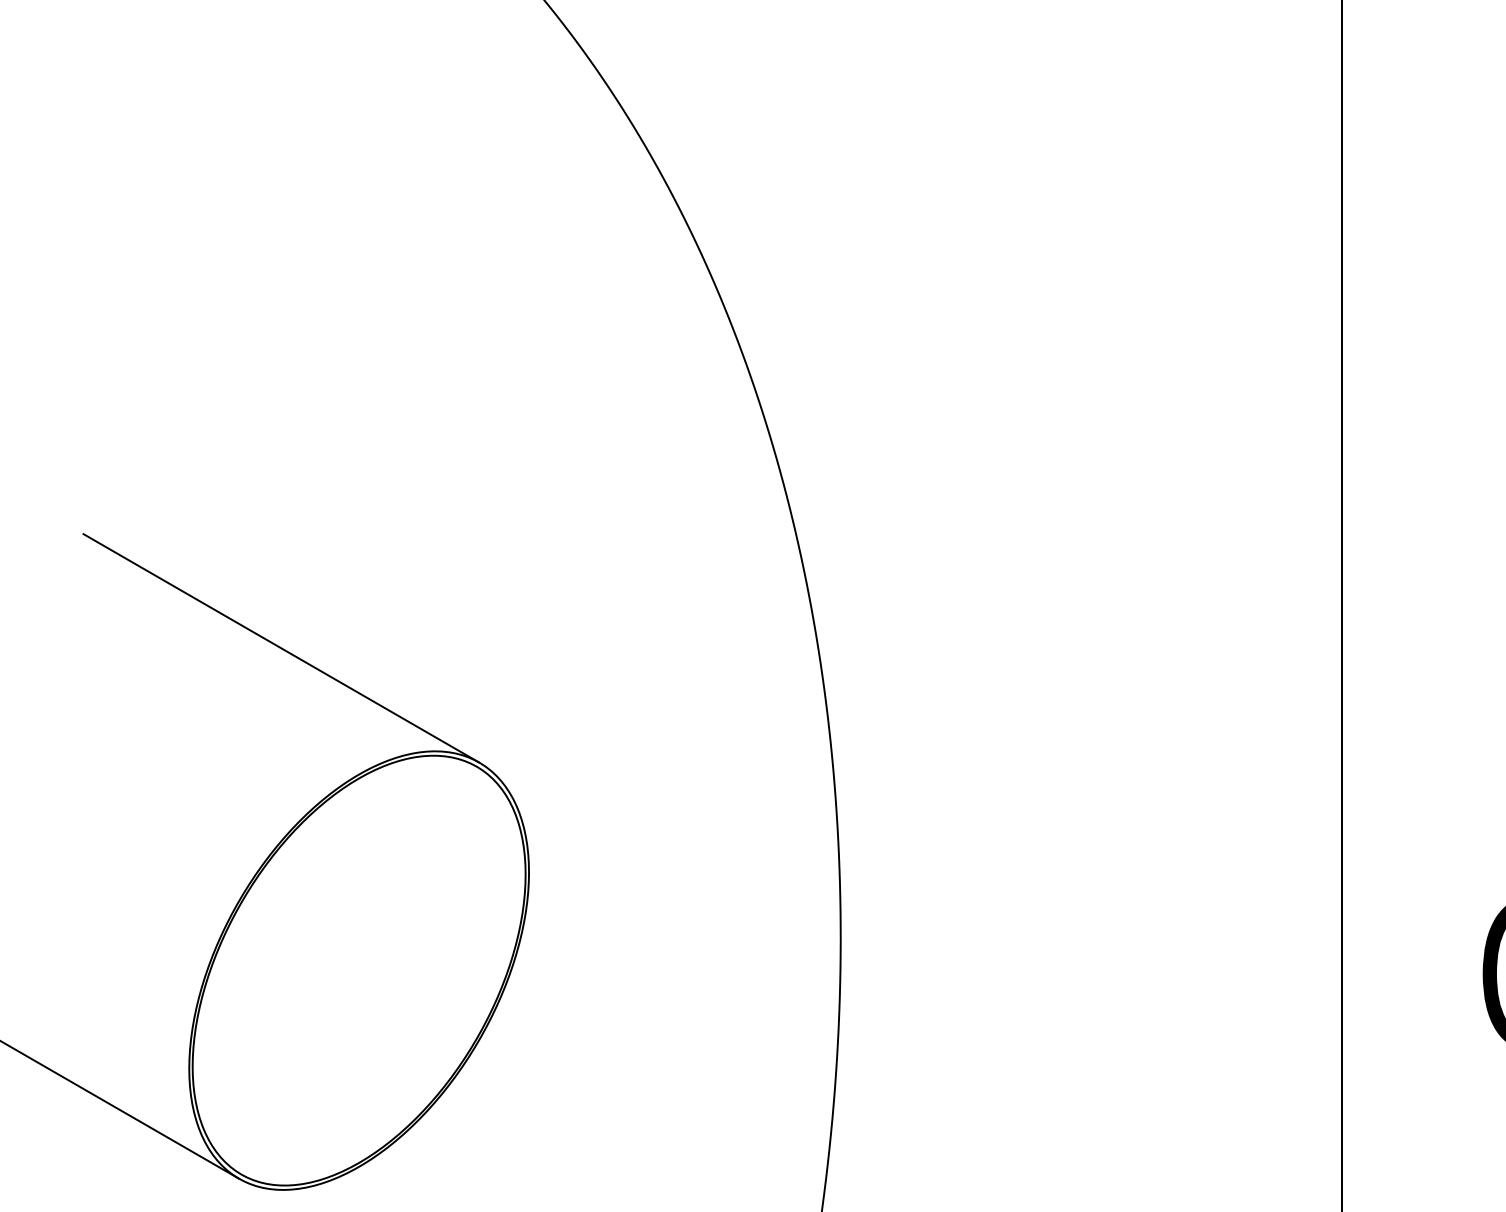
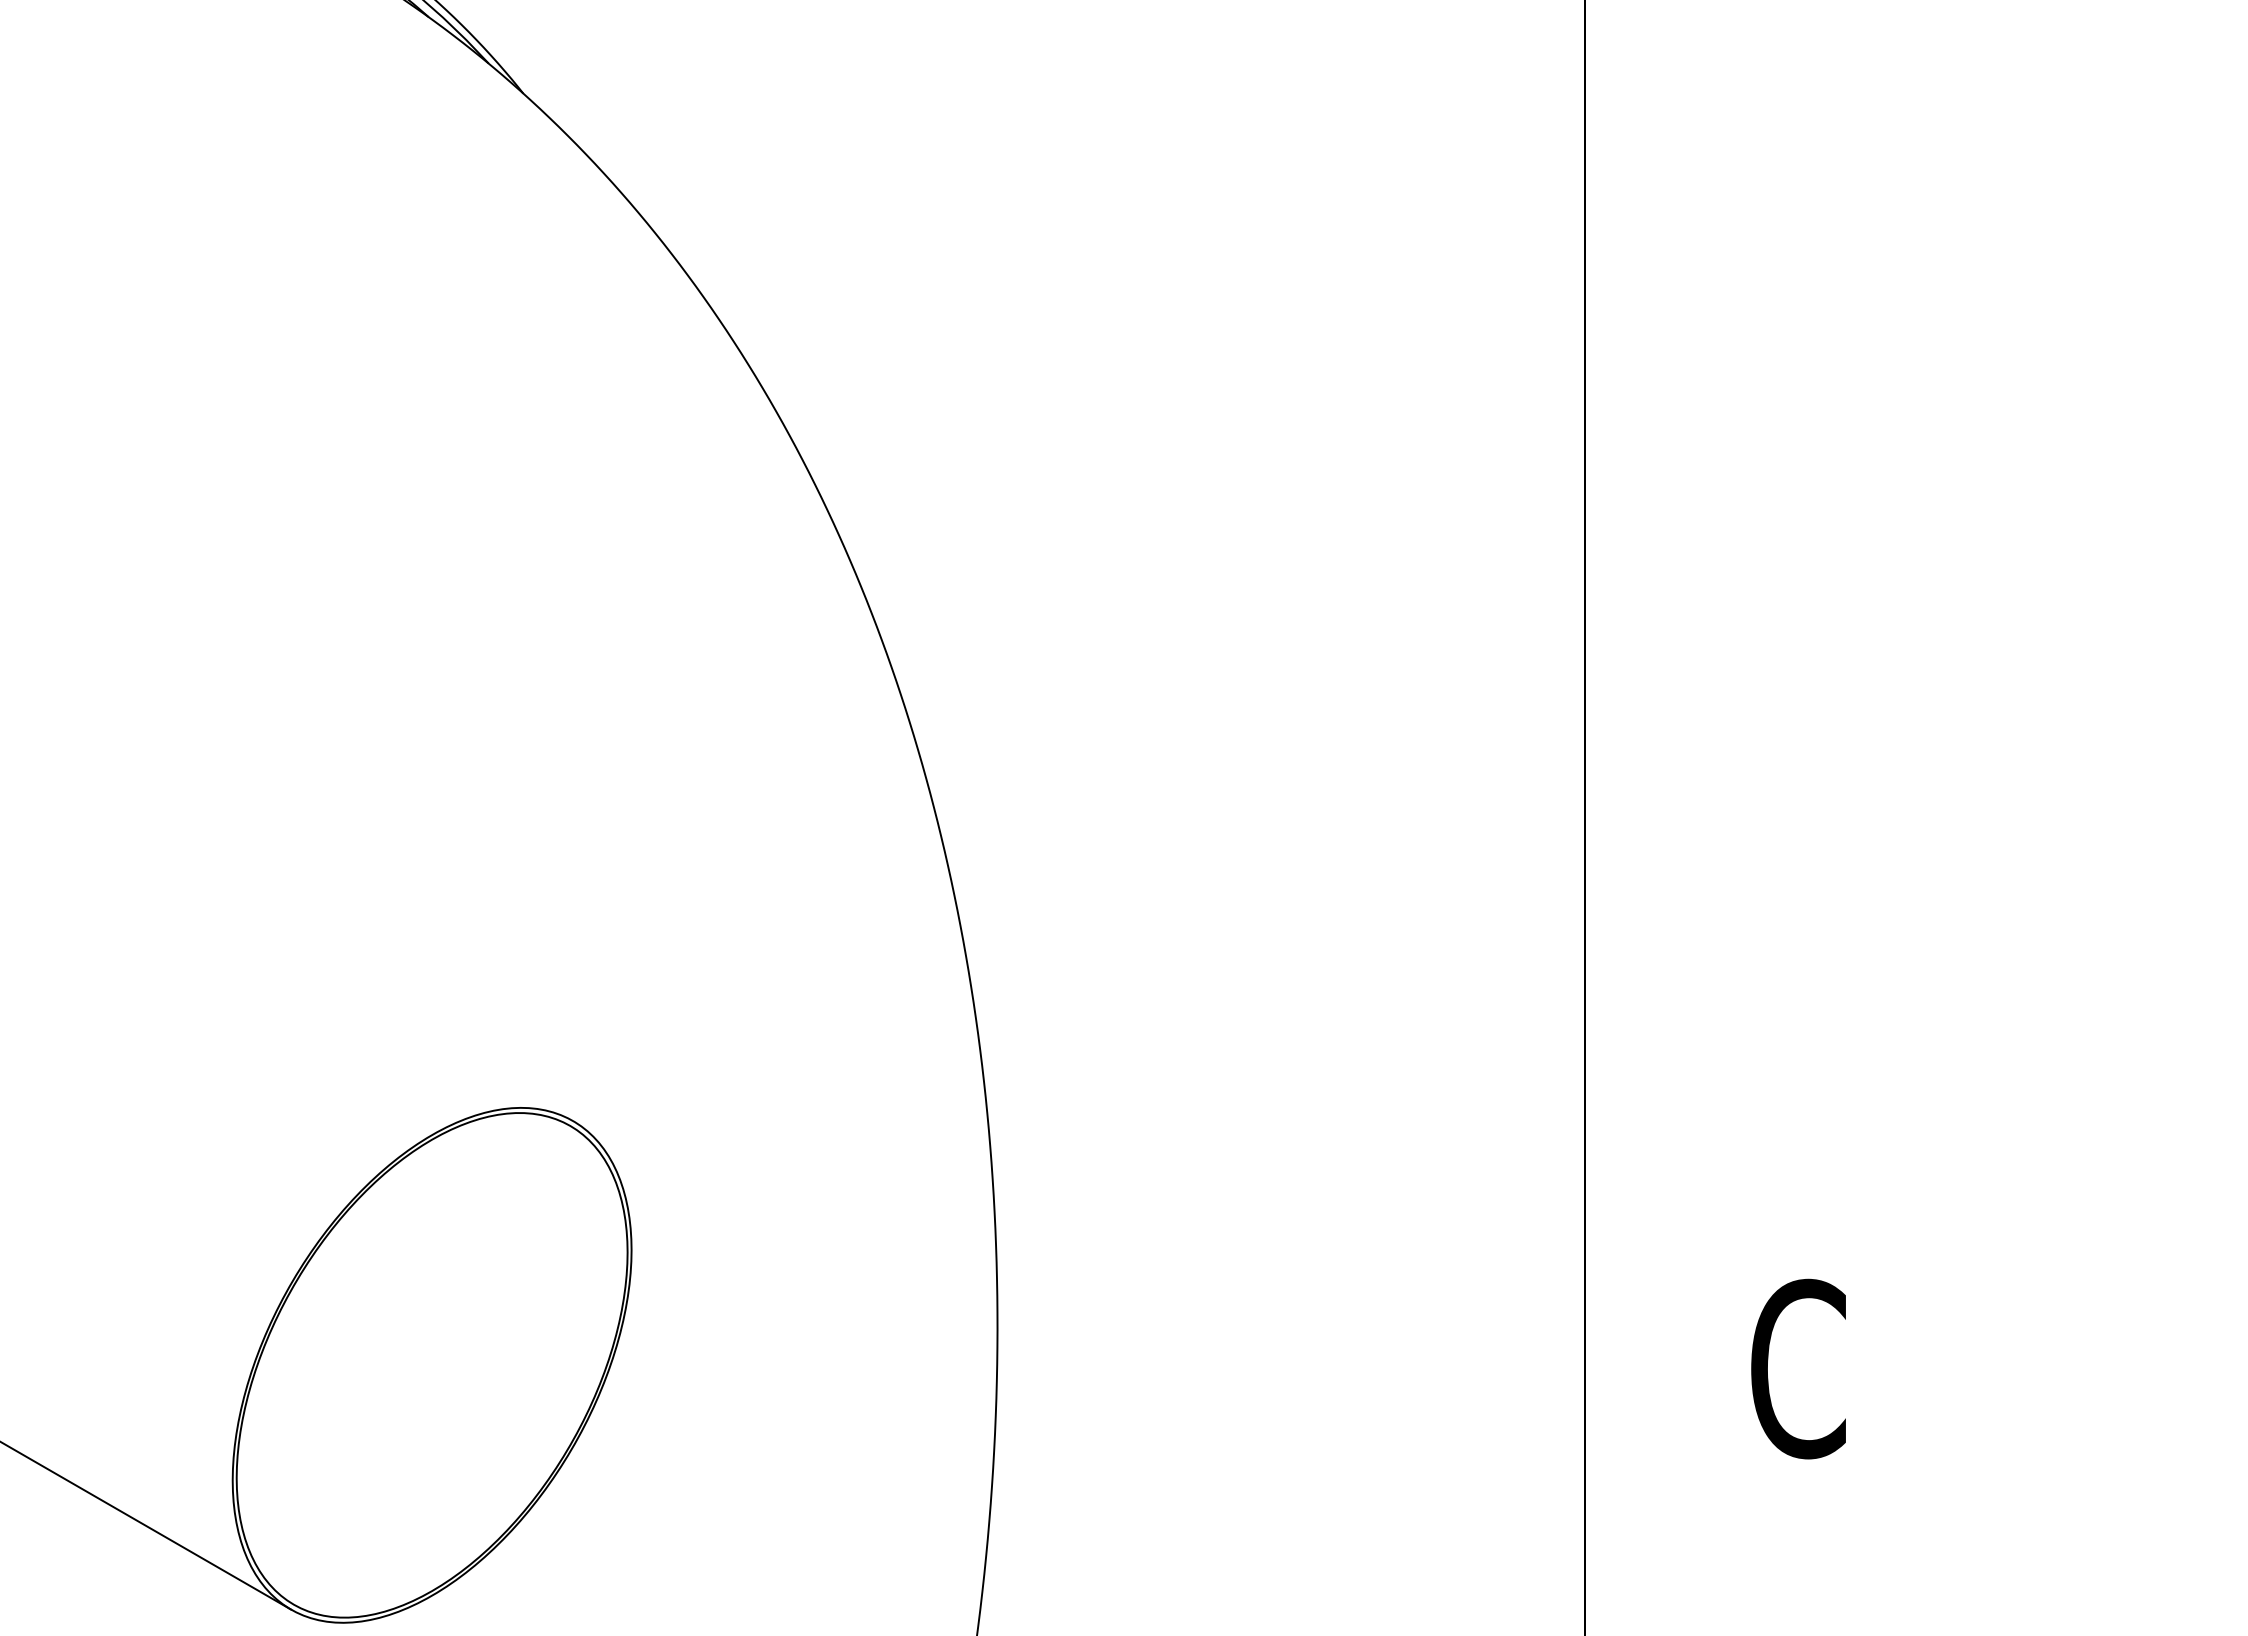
line: (281, 647) -> (340, 986), removed

